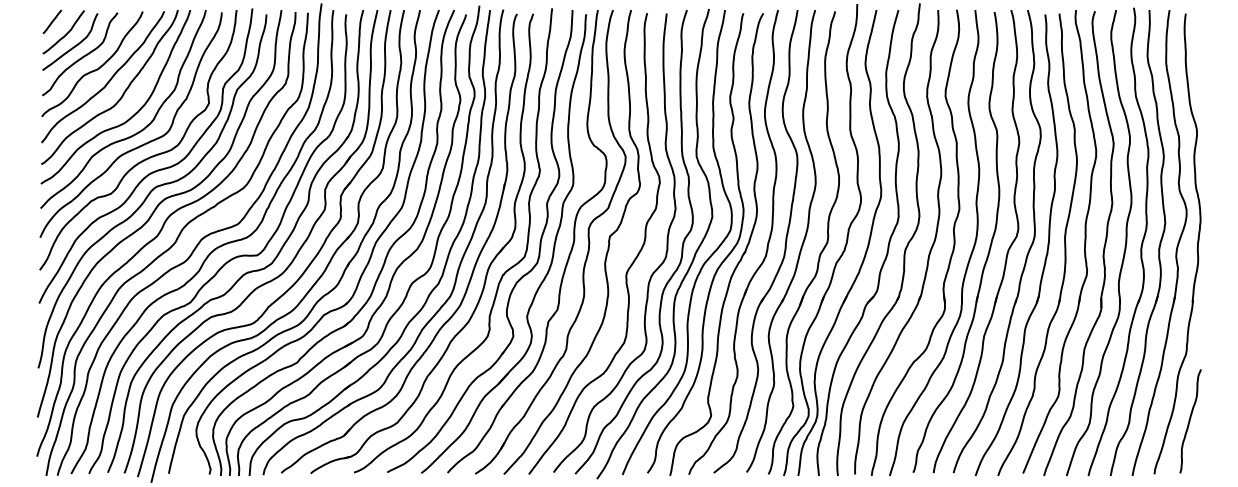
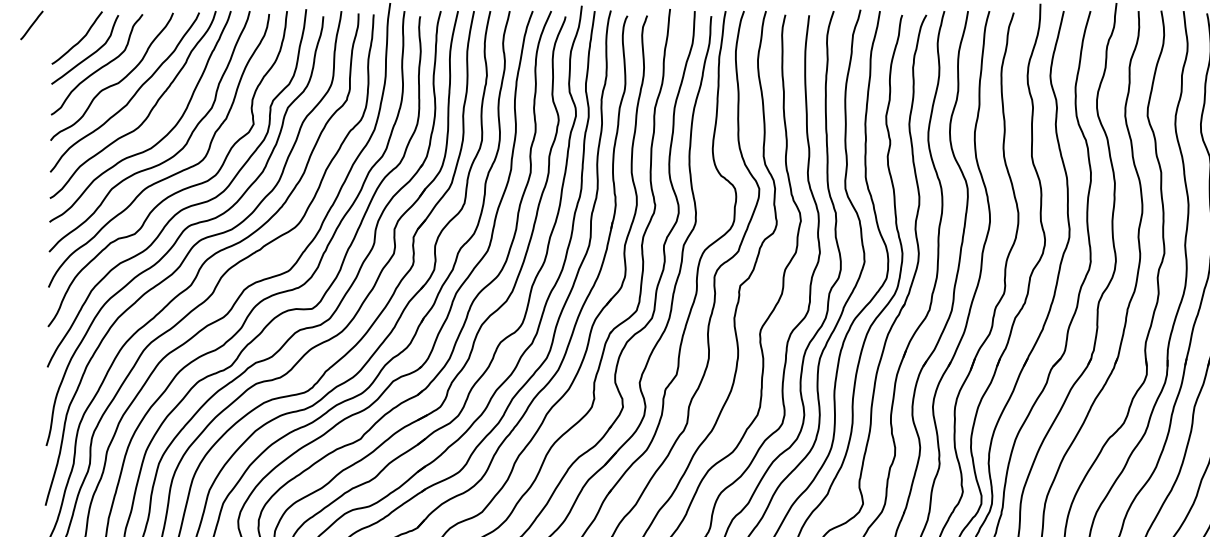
line: (52, 21) -> (31, 24), moved

